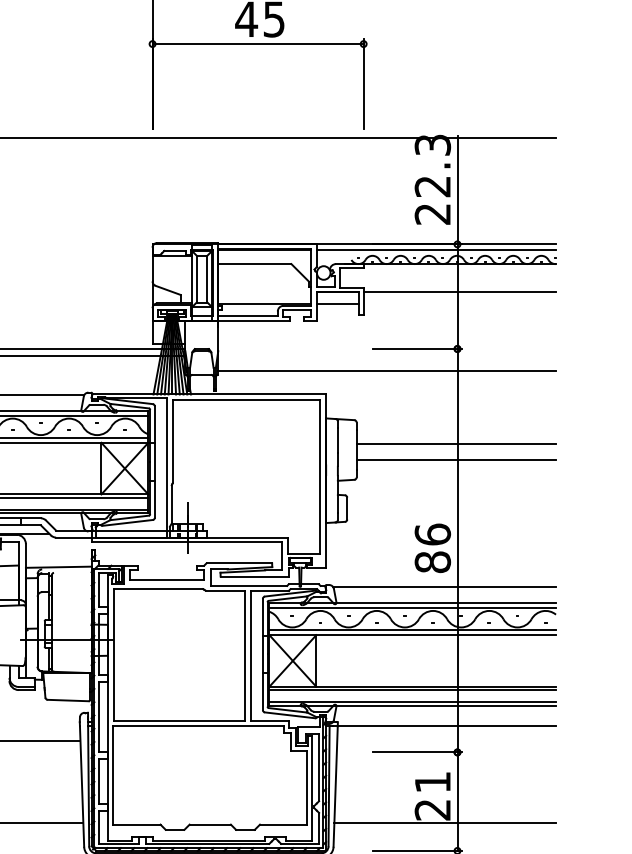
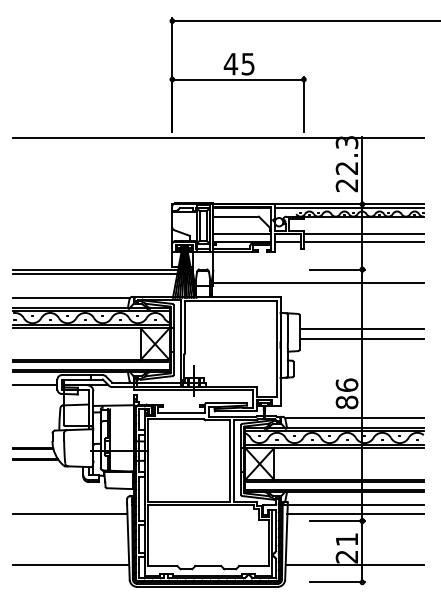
line: (263, 291) -> (241, 233), added
line: (459, 303) -> (363, 241), added
line: (446, 740) -> (355, 513), added

